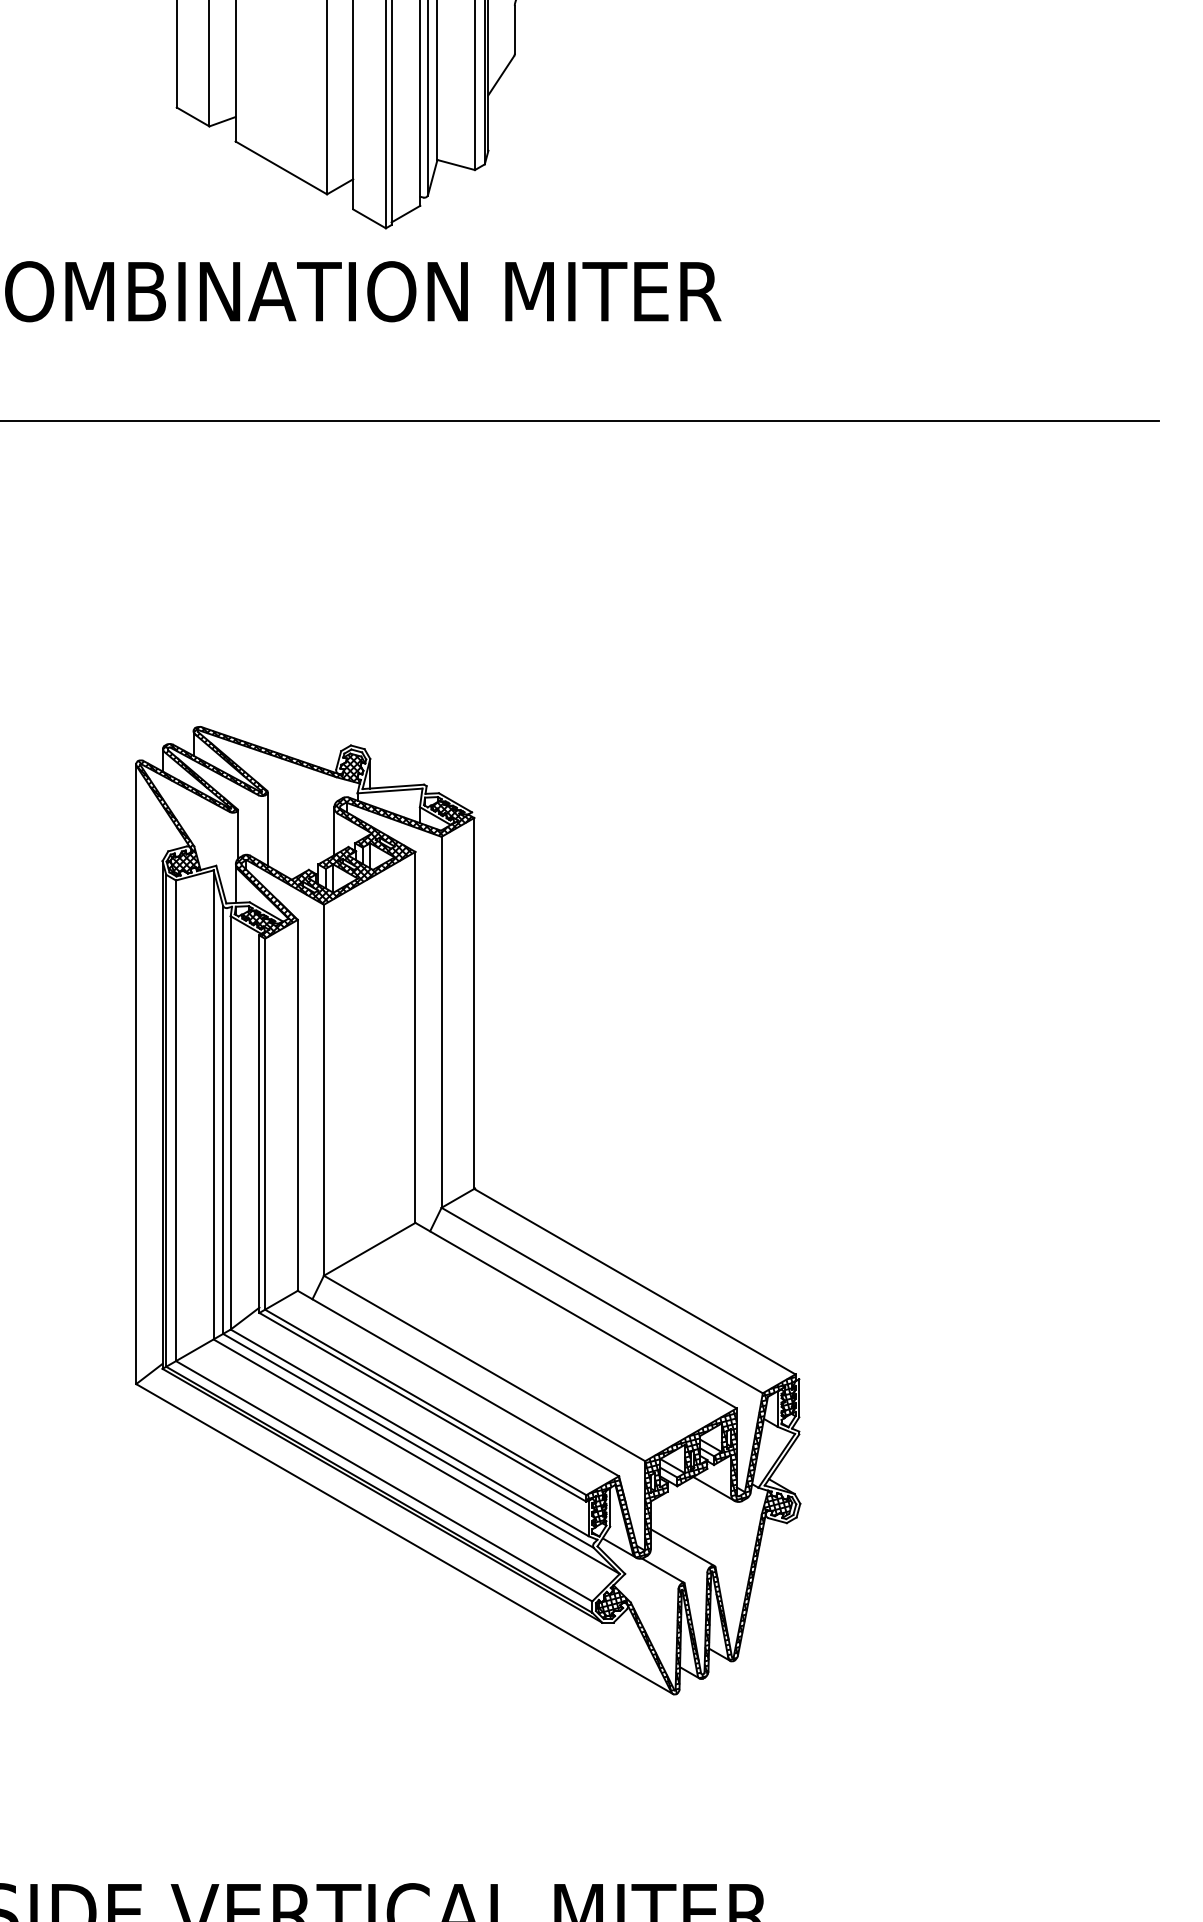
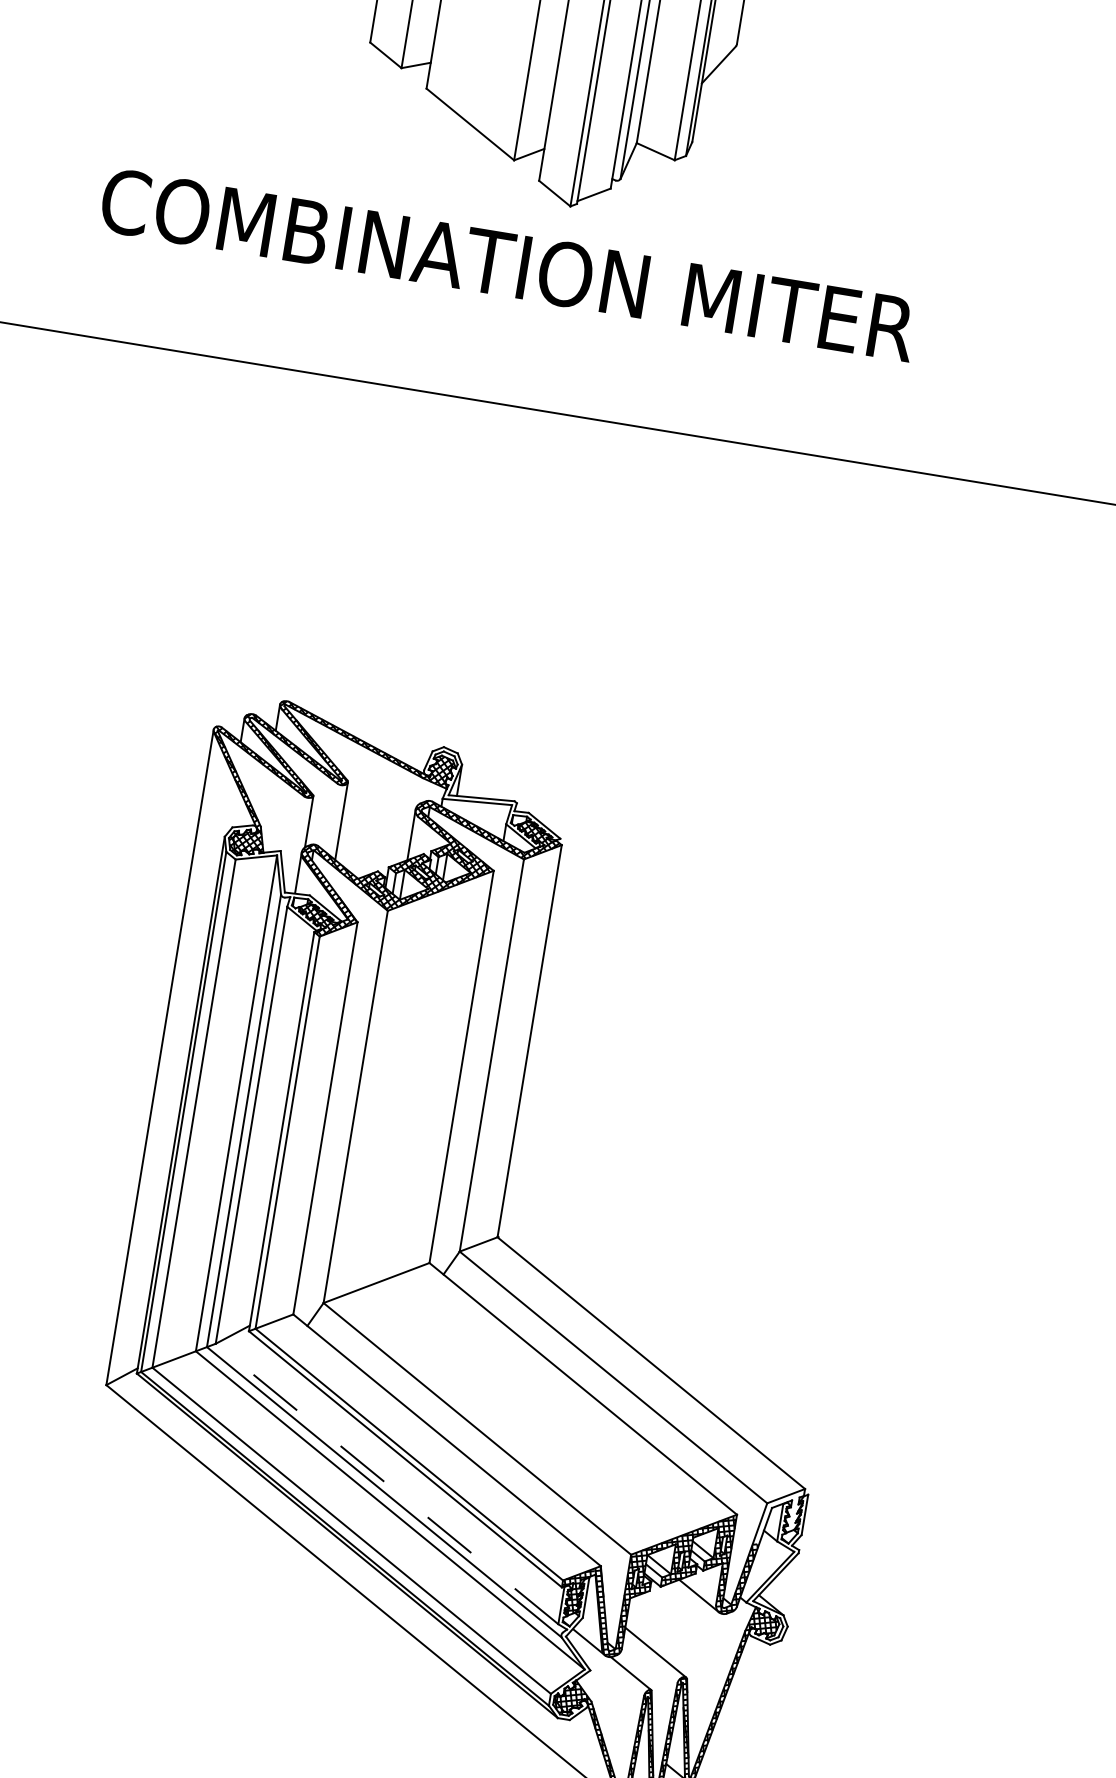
hatch: (775, 1403) -> (778, 1516), removed
line: (409, 1432) -> (386, 1483), solid -> dashed

